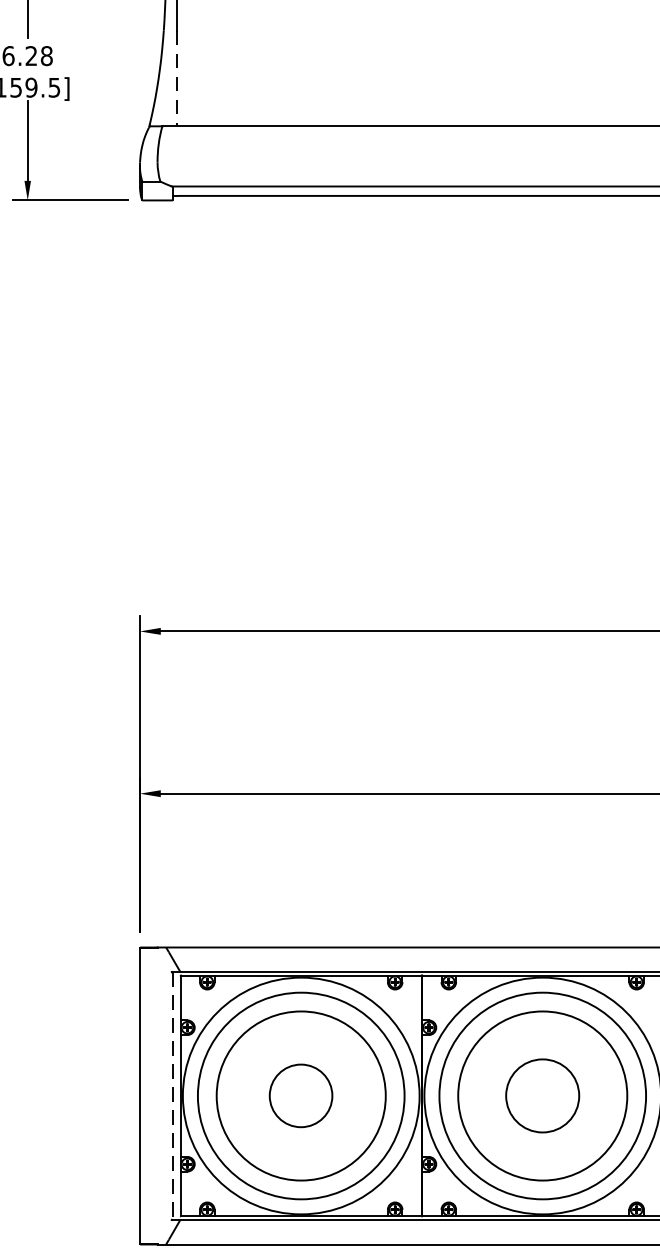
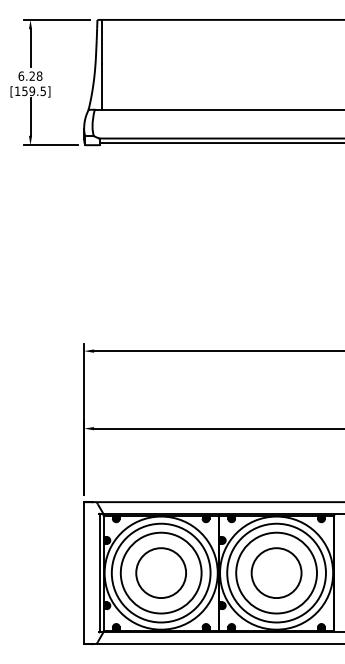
line: (176, 77) -> (101, 86), dashed -> solid
circle: (299, 1094) -> (160, 572), size x1.67
circle: (542, 1094) -> (276, 572), size x1.43
line: (172, 1096) -> (99, 573), dashed -> solid

